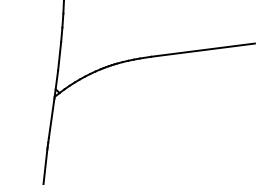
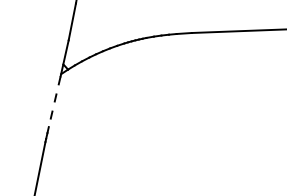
line: (51, 118) -> (54, 101), solid -> dashed

